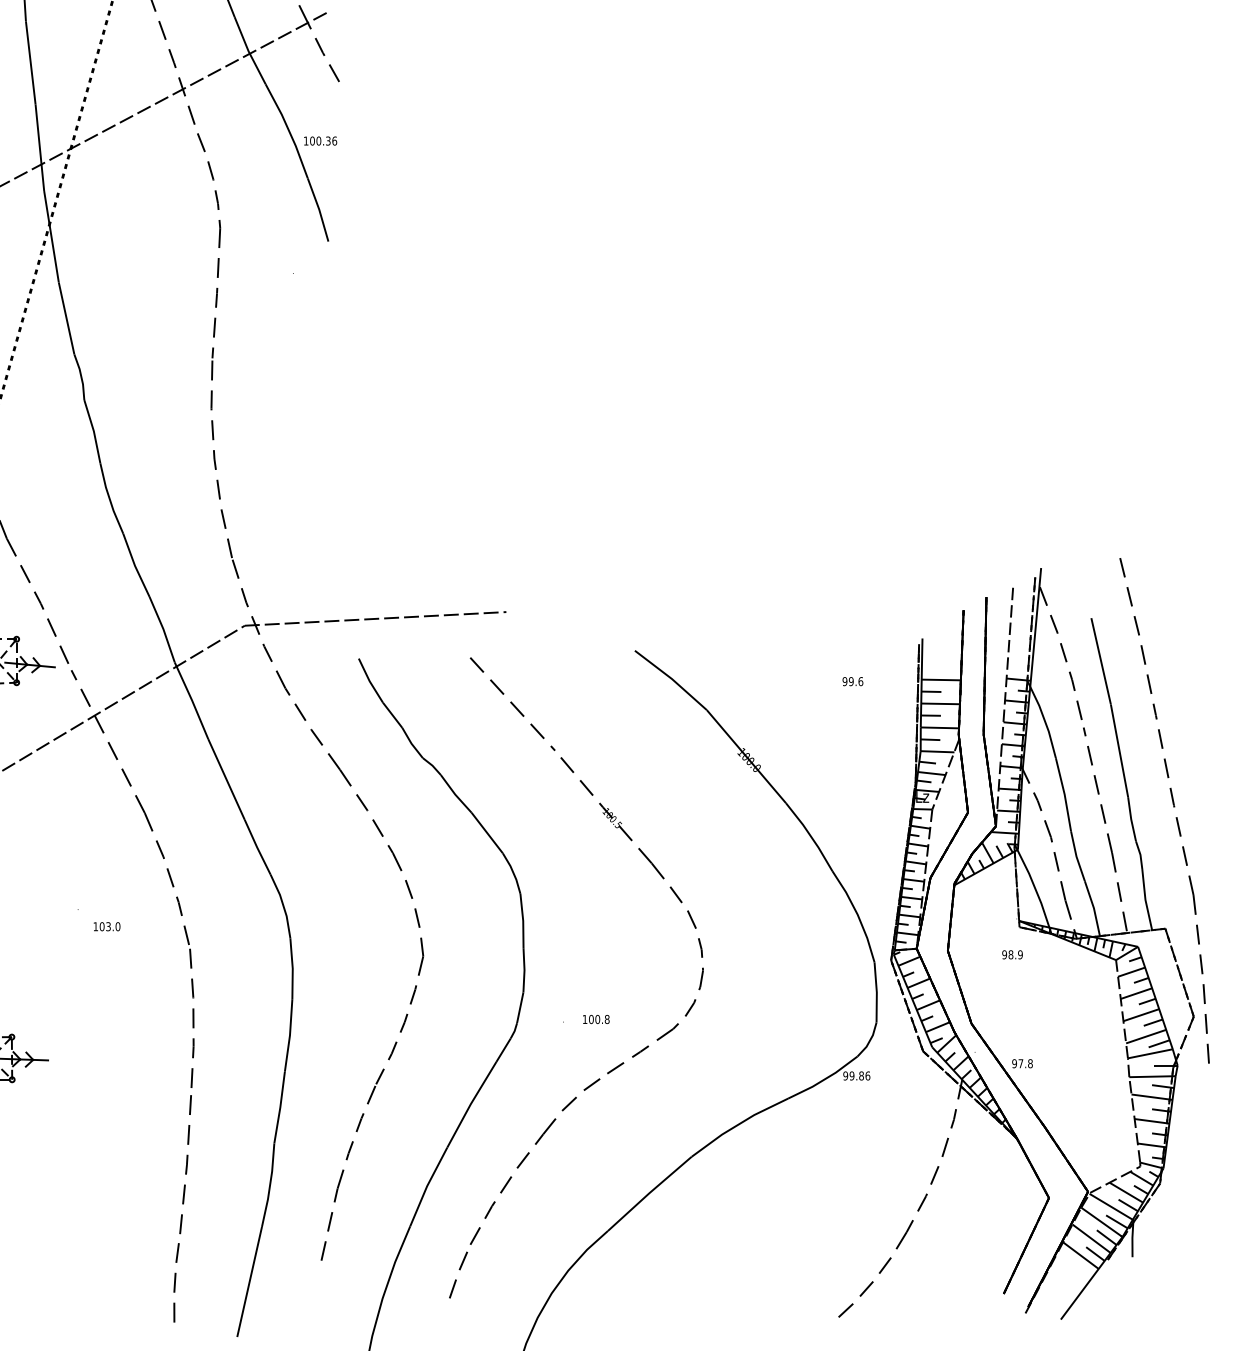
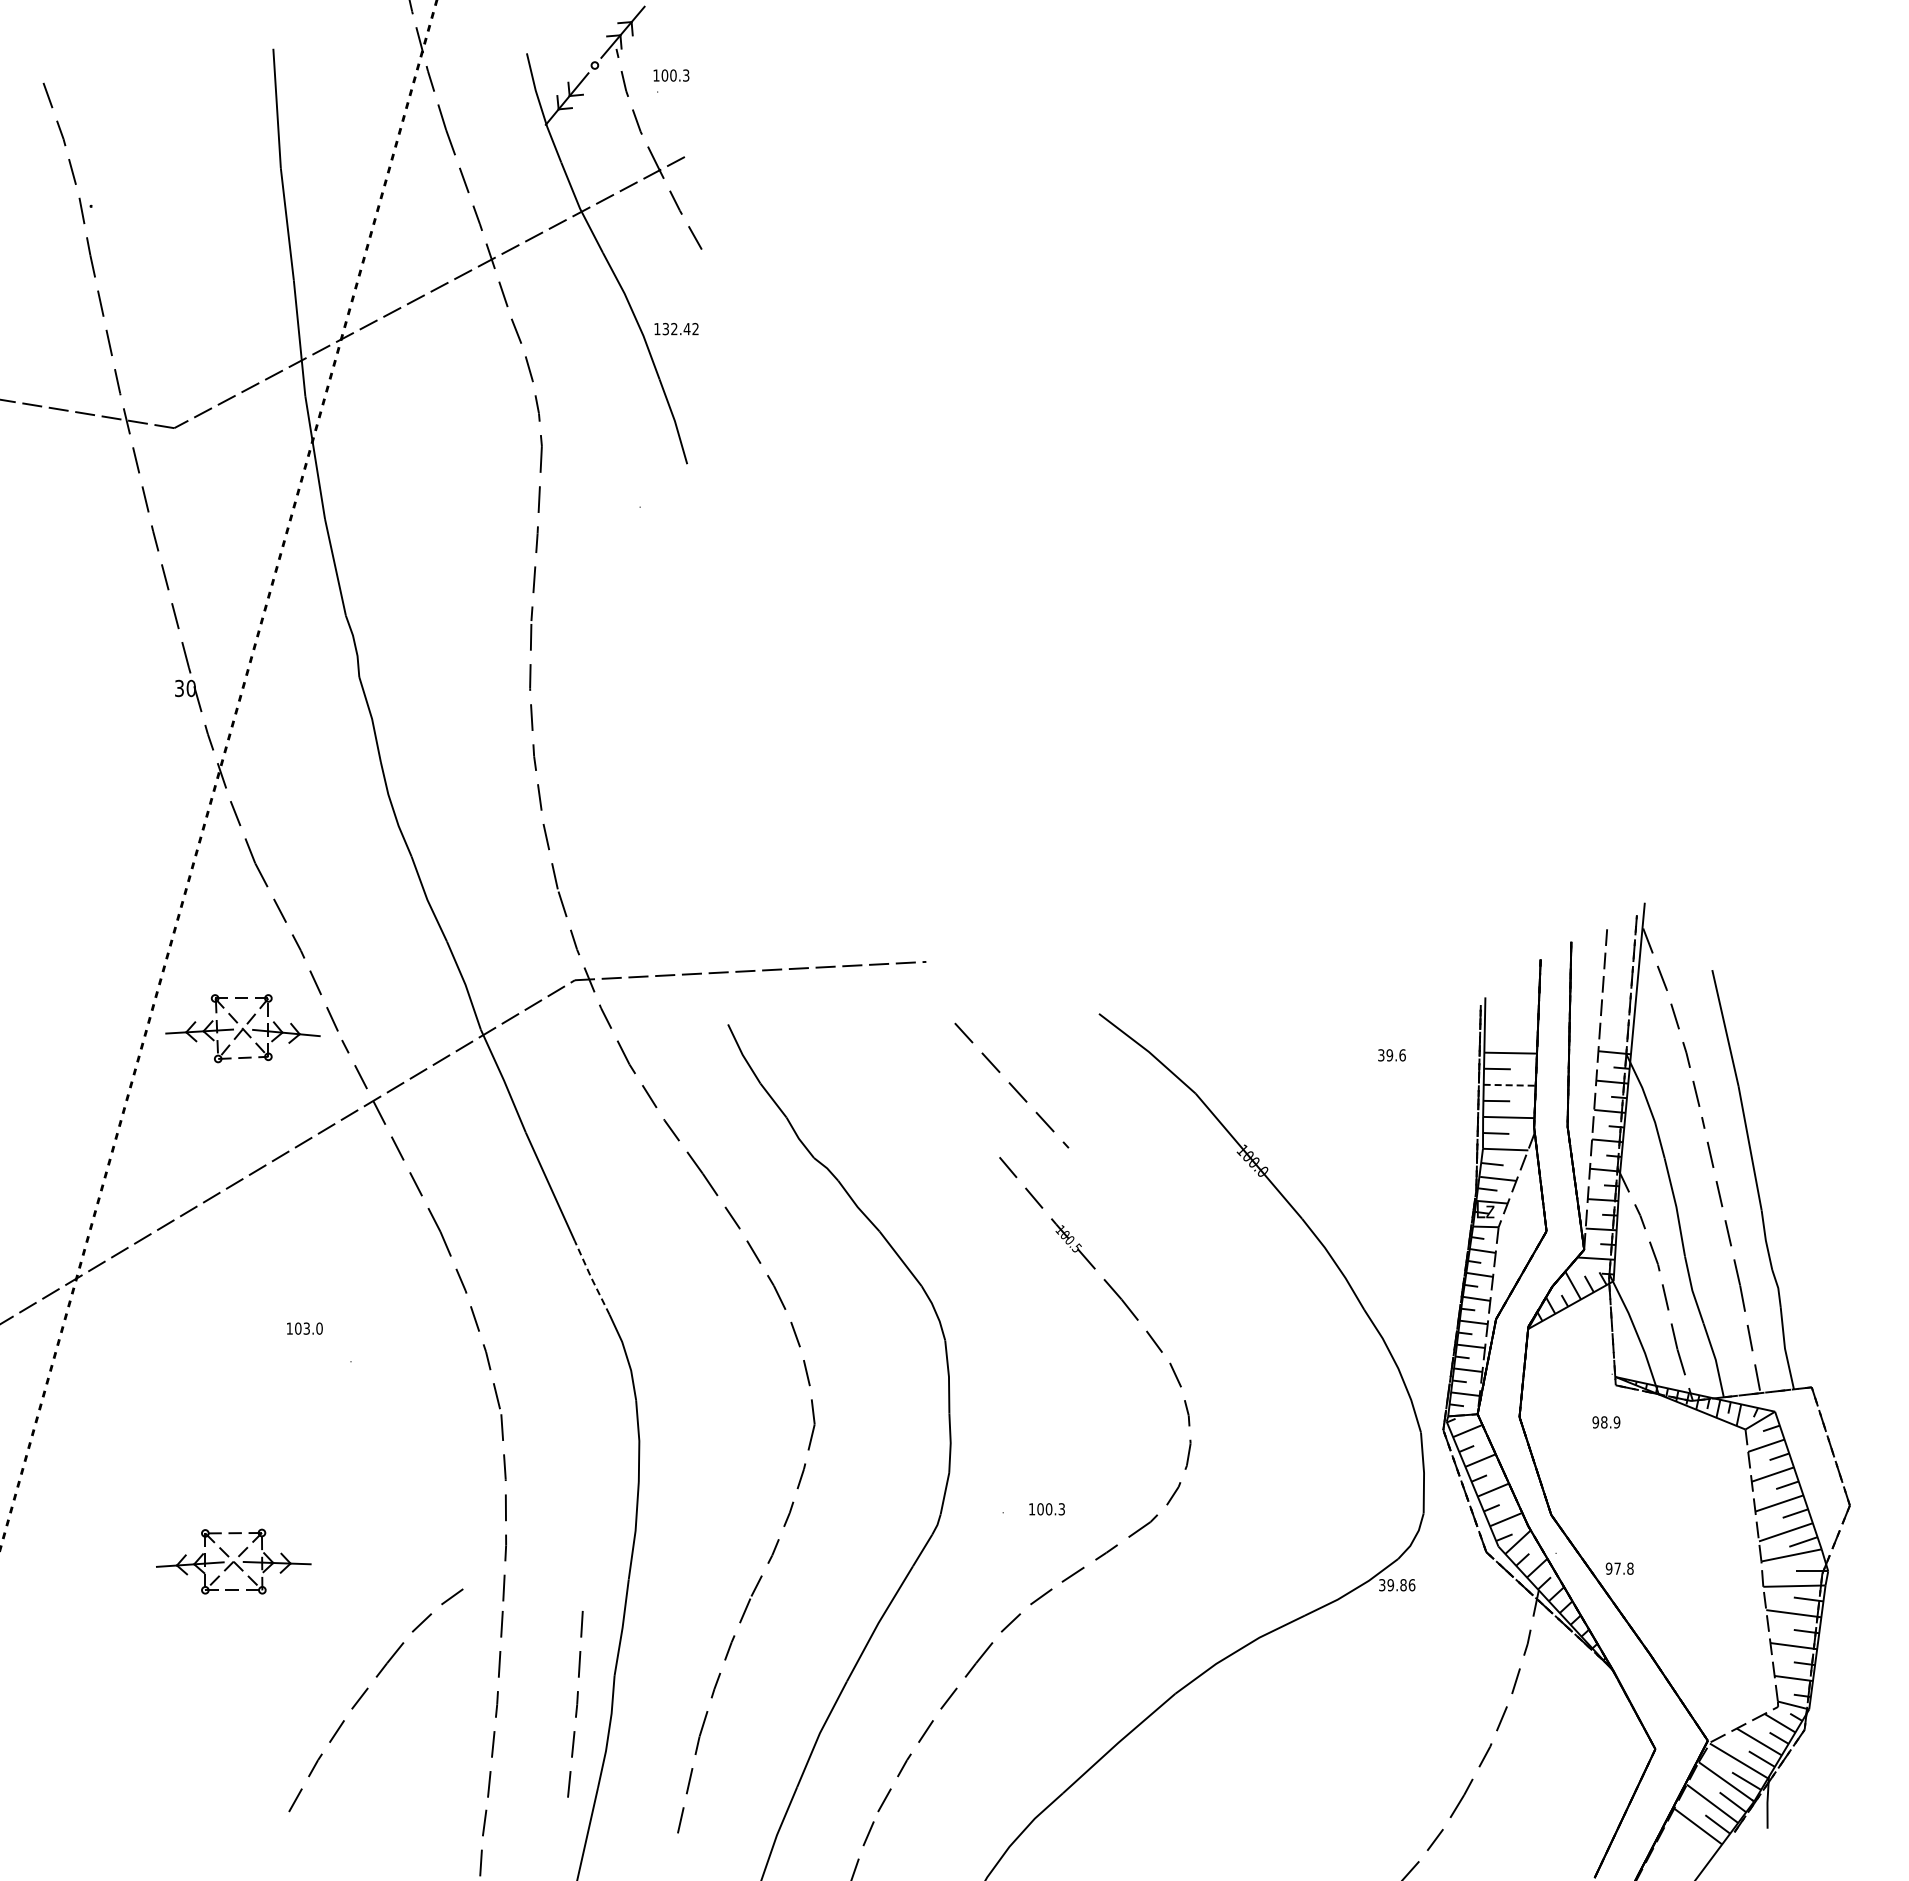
text: (323, 140) -> (680, 328), 100.36 -> 132.42
text: (845, 681) -> (1381, 1055), 99.6 -> 39.6
line: (512, 704) -> (1011, 1085), moved
line: (941, 704) -> (1510, 1085), solid -> dashed
part: (1173, 806) -> (1822, 1223), removed
line: (257, 847) -> (591, 1278), solid -> dashed
text: (106, 926) -> (304, 1328), moved
text: (606, 1019) -> (1061, 1509), 100.8 -> 100.3
text: (845, 1075) -> (1382, 1584), 99.86 -> 39.86
part: (88, 1156) -> (365, 1693), added
line: (245, 1164) -> (576, 1704), added

